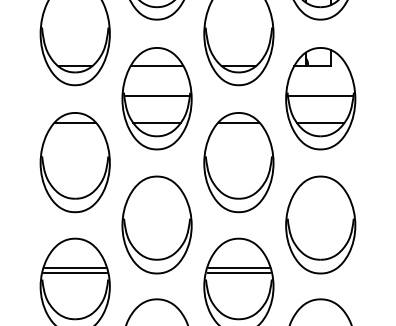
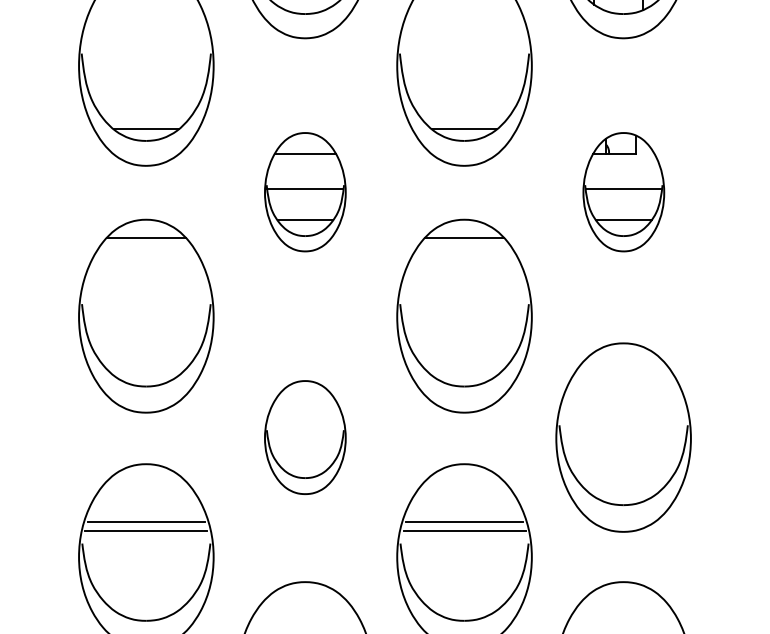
part: (156, 98) -> (304, 191), size x0.6
part: (320, 98) -> (623, 191), size x0.6
part: (156, 224) -> (304, 436), size x0.6

